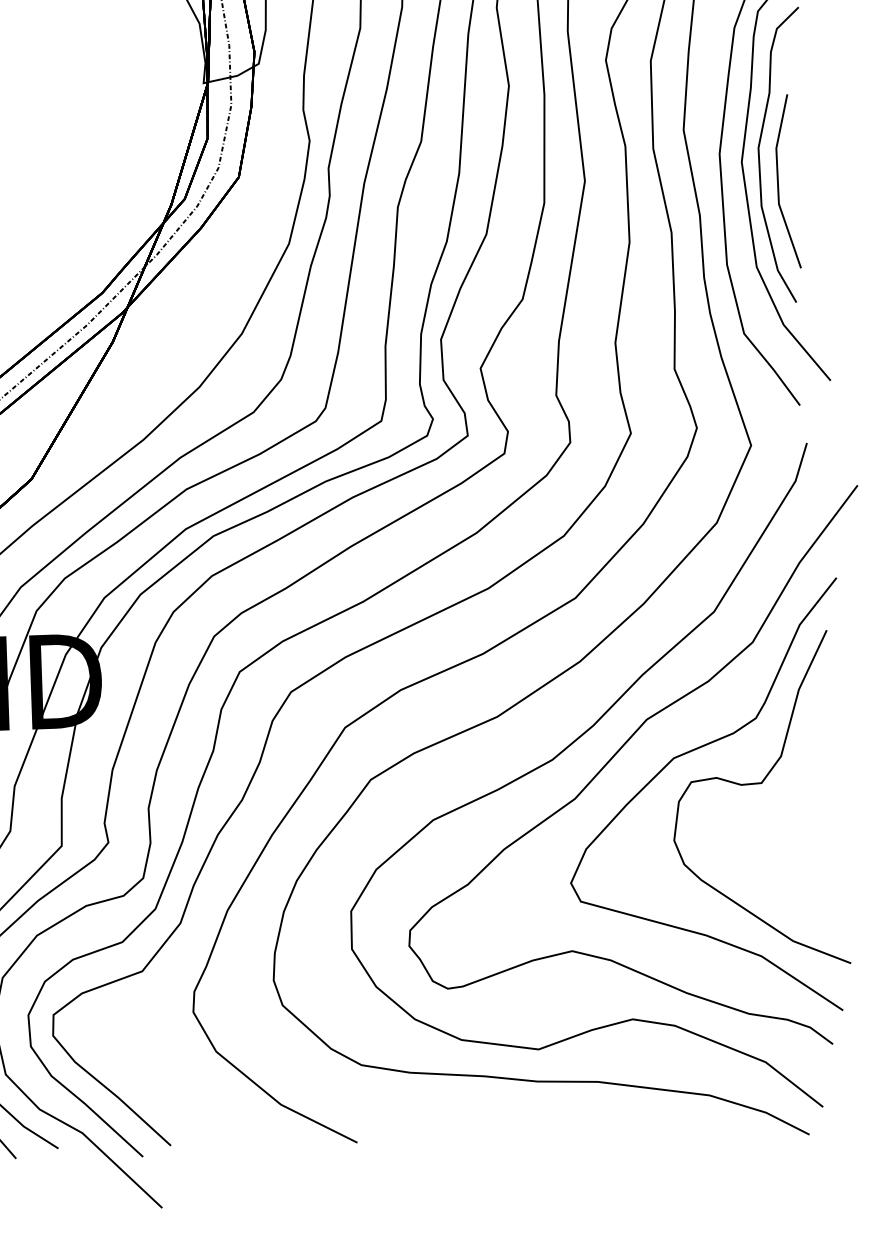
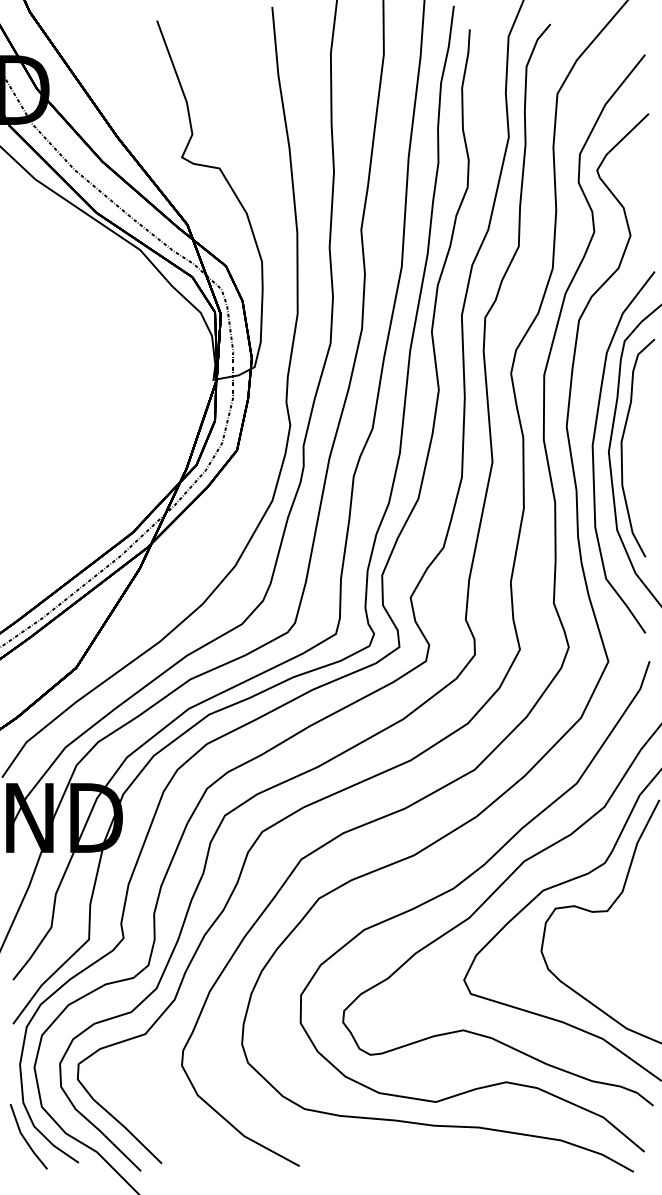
line: (778, 181) -> (635, 467), removed

